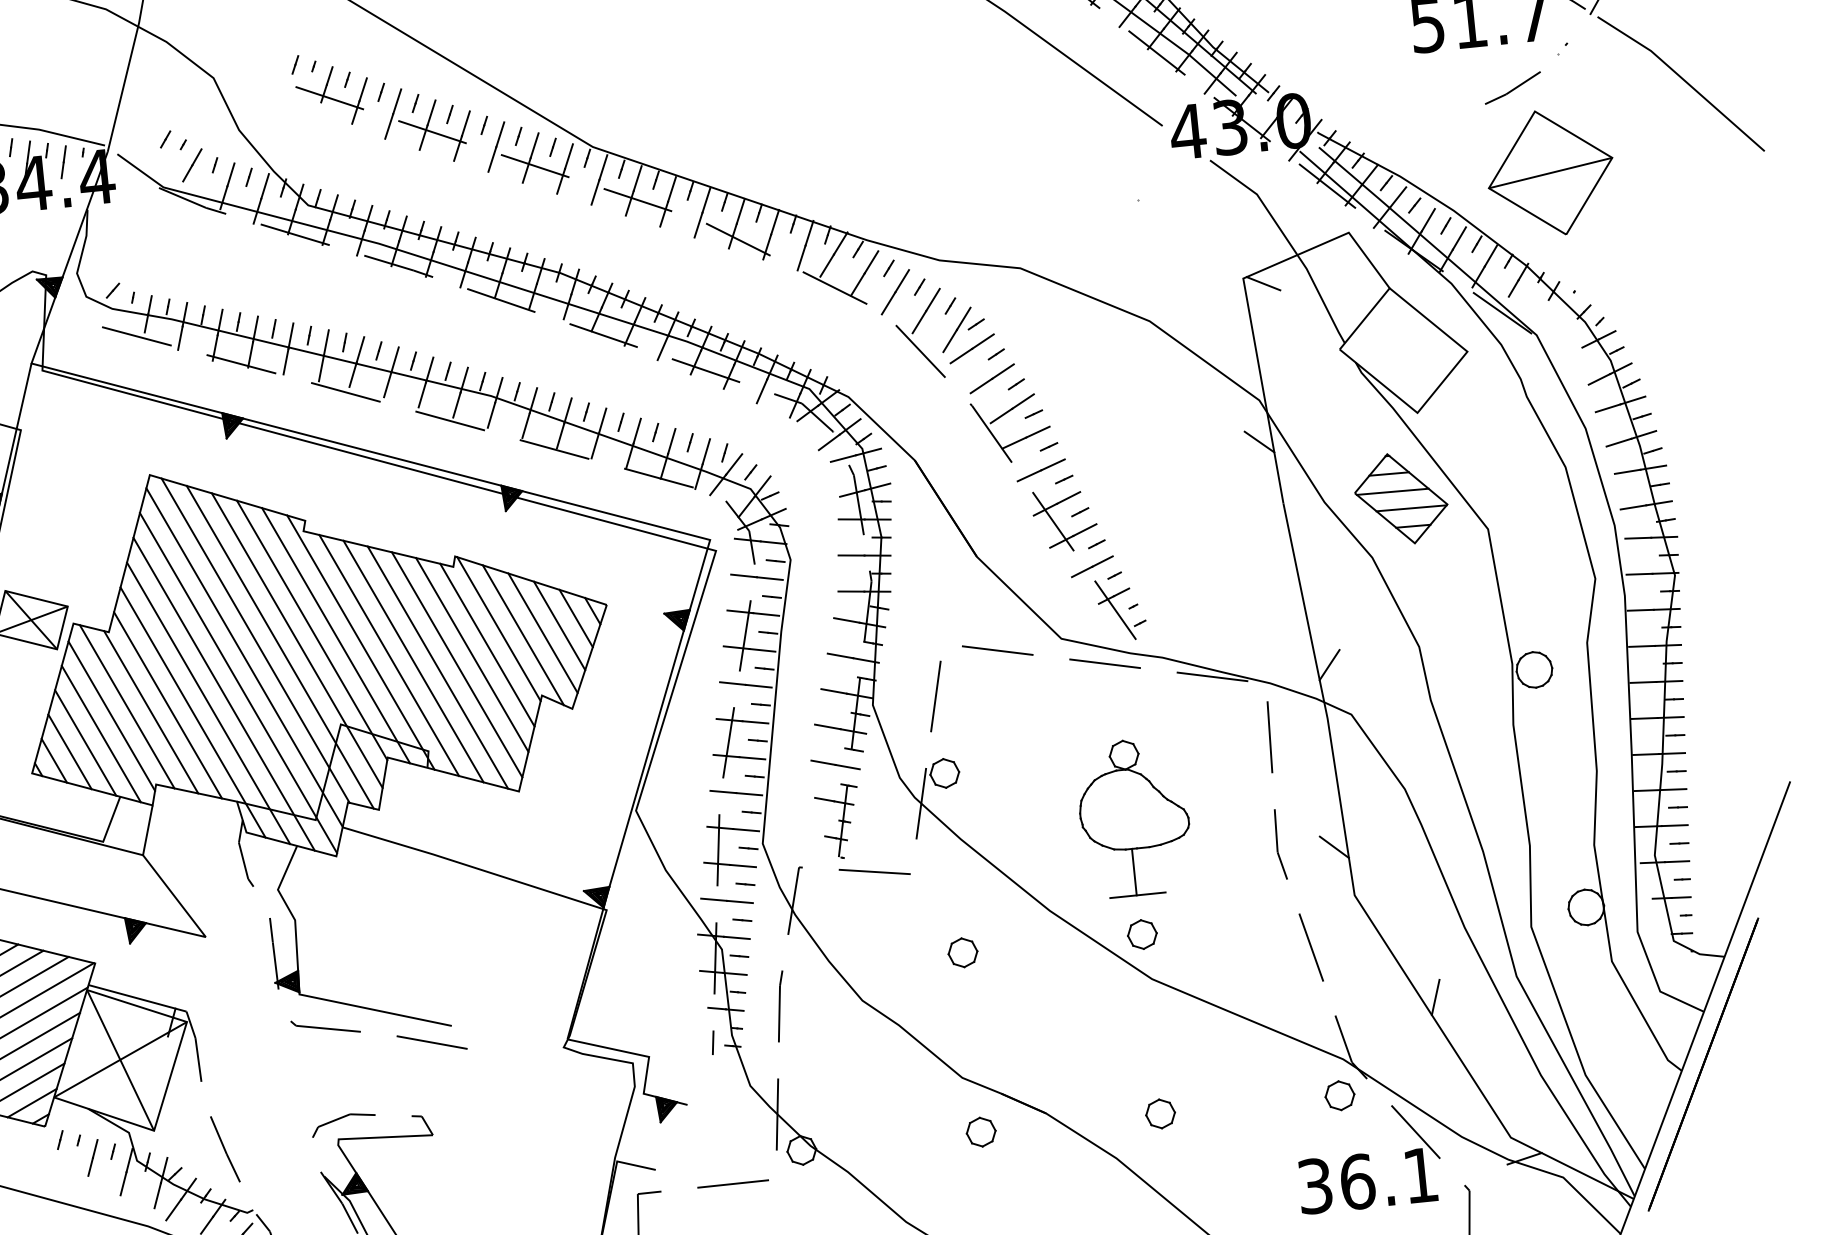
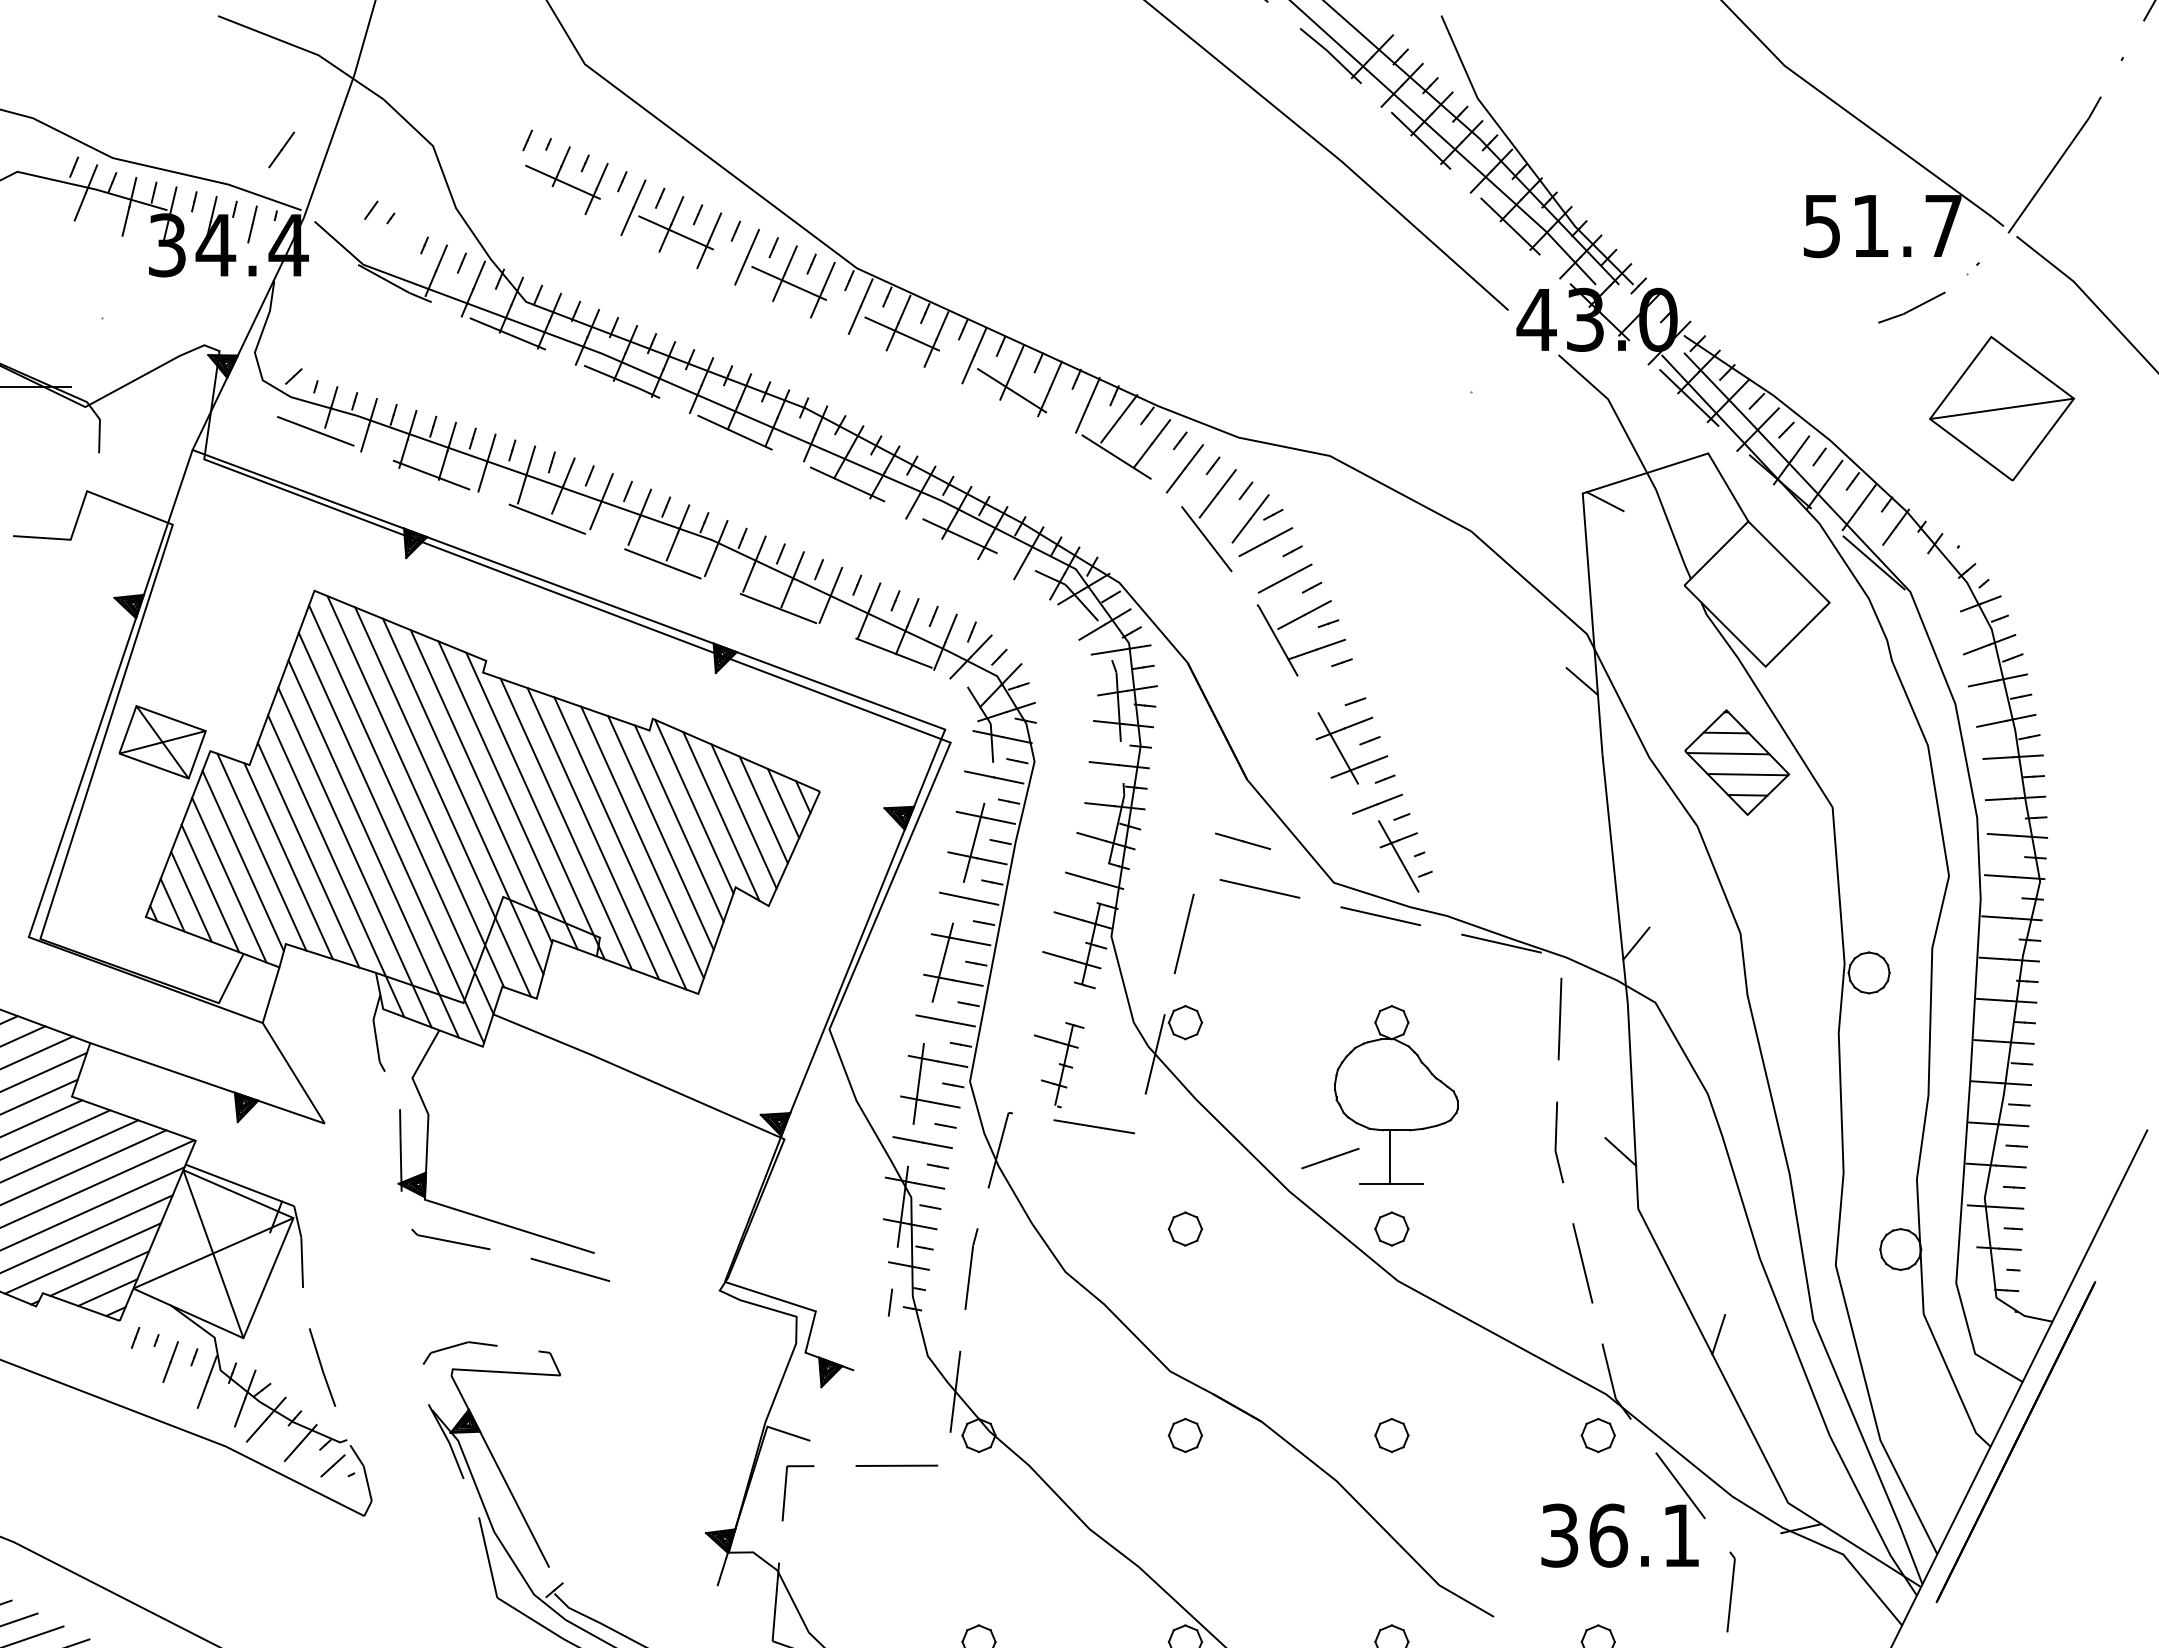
line: (192, 165) -> (281, 149), moved
part: (1550, 172) -> (2002, 408), moved
line: (1041, 470) -> (1330, 1158), moved
line: (835, 765) -> (1243, 841), moved

